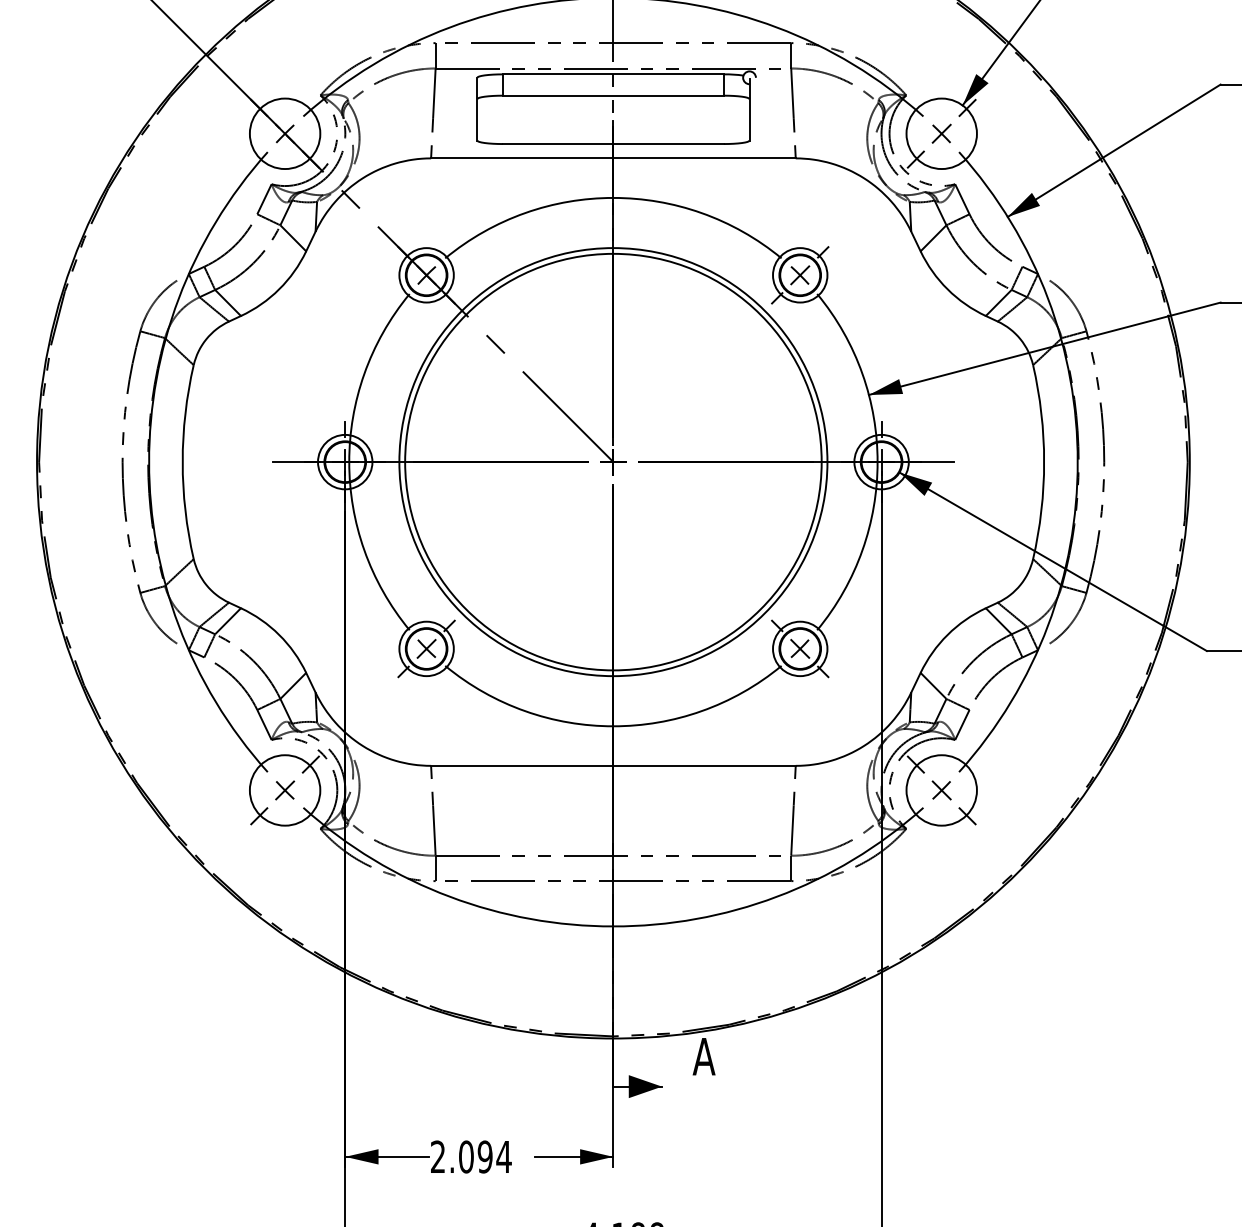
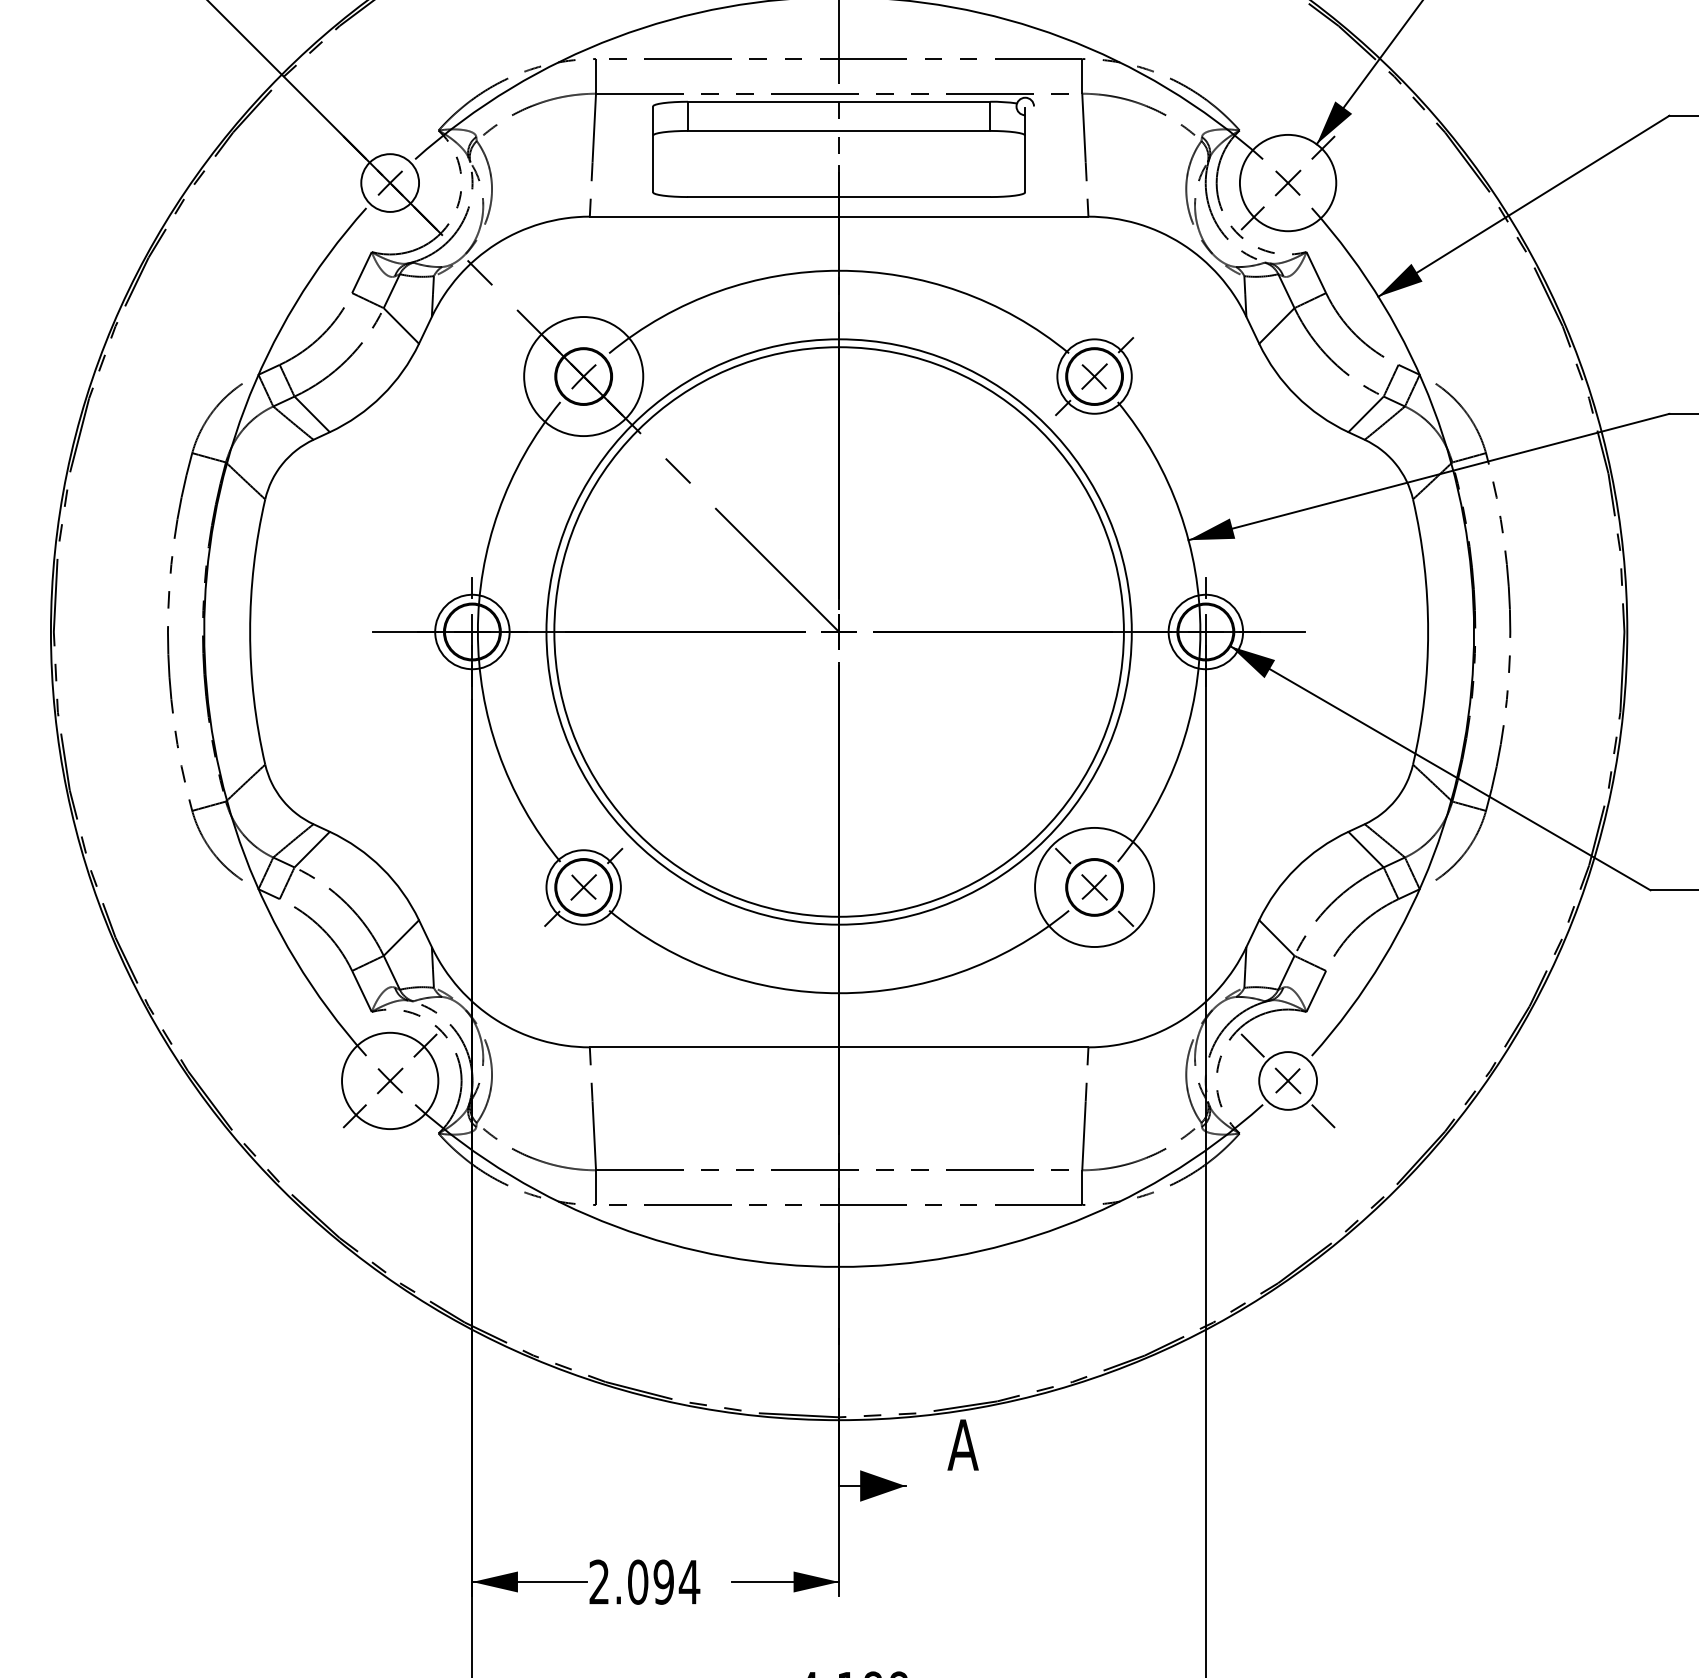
circle: (285, 133) -> (390, 182), size x0.6
circle: (426, 275) -> (583, 376), size x1.6
circle: (800, 648) -> (1094, 887), size x1.6
circle: (941, 790) -> (1287, 1080), size x0.6

